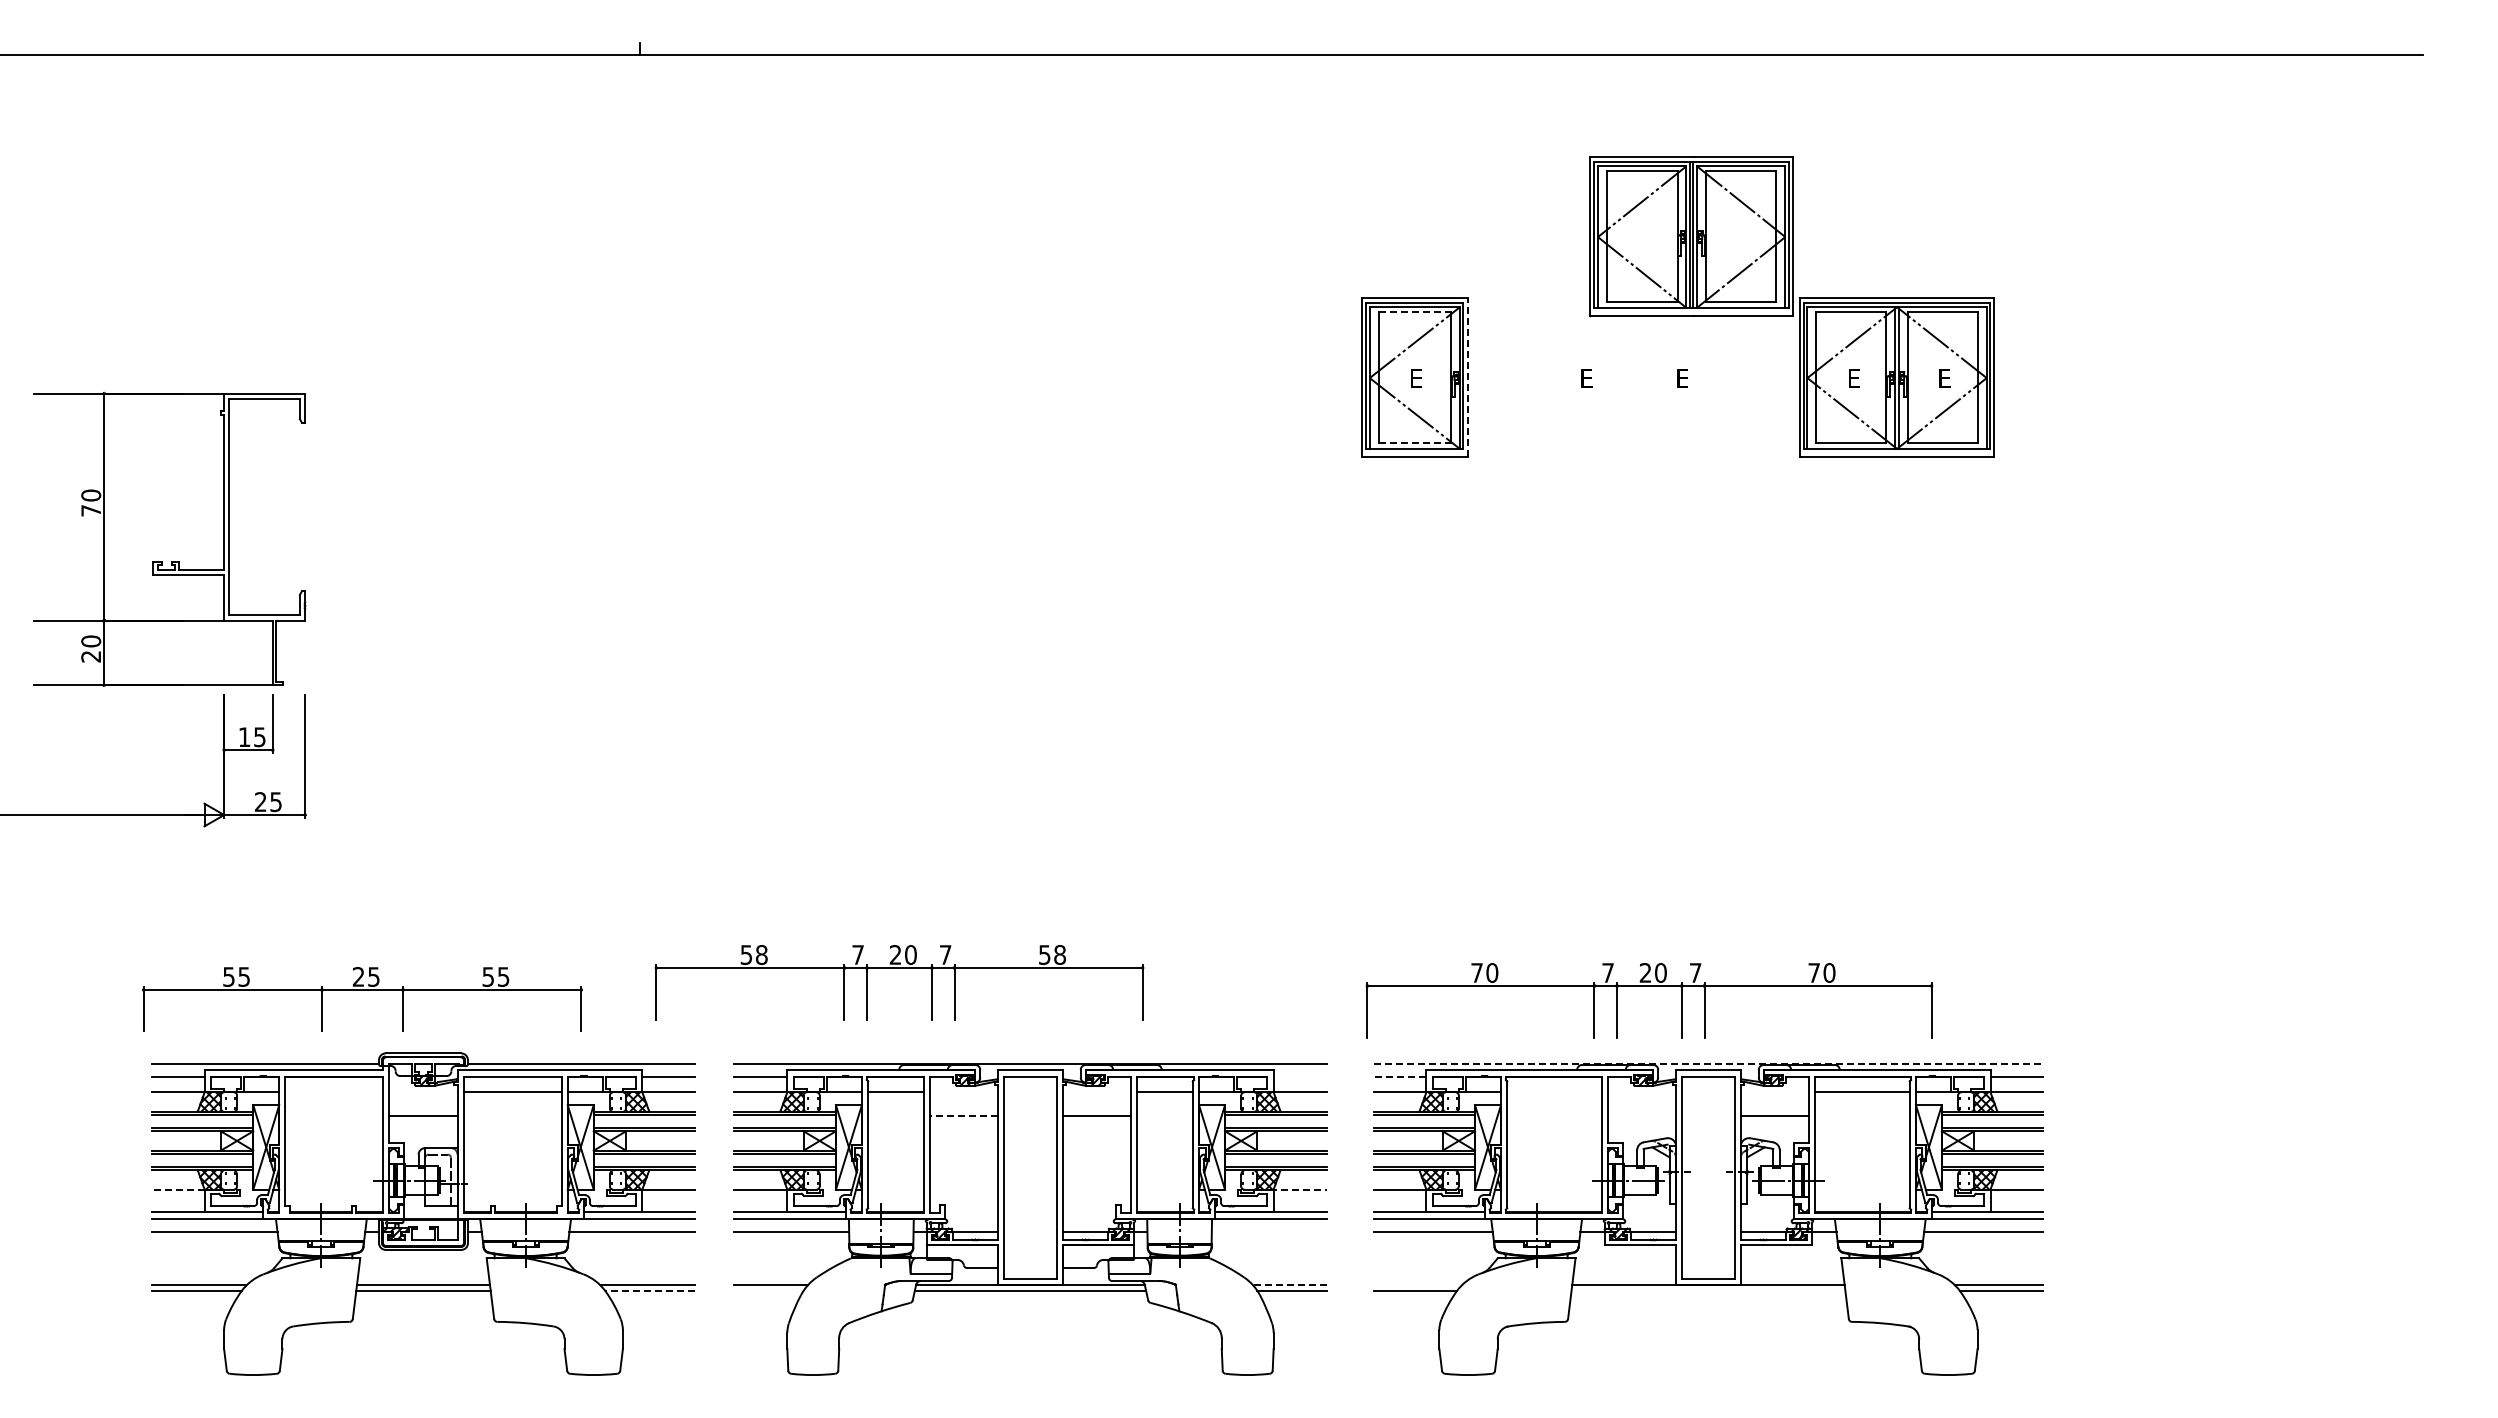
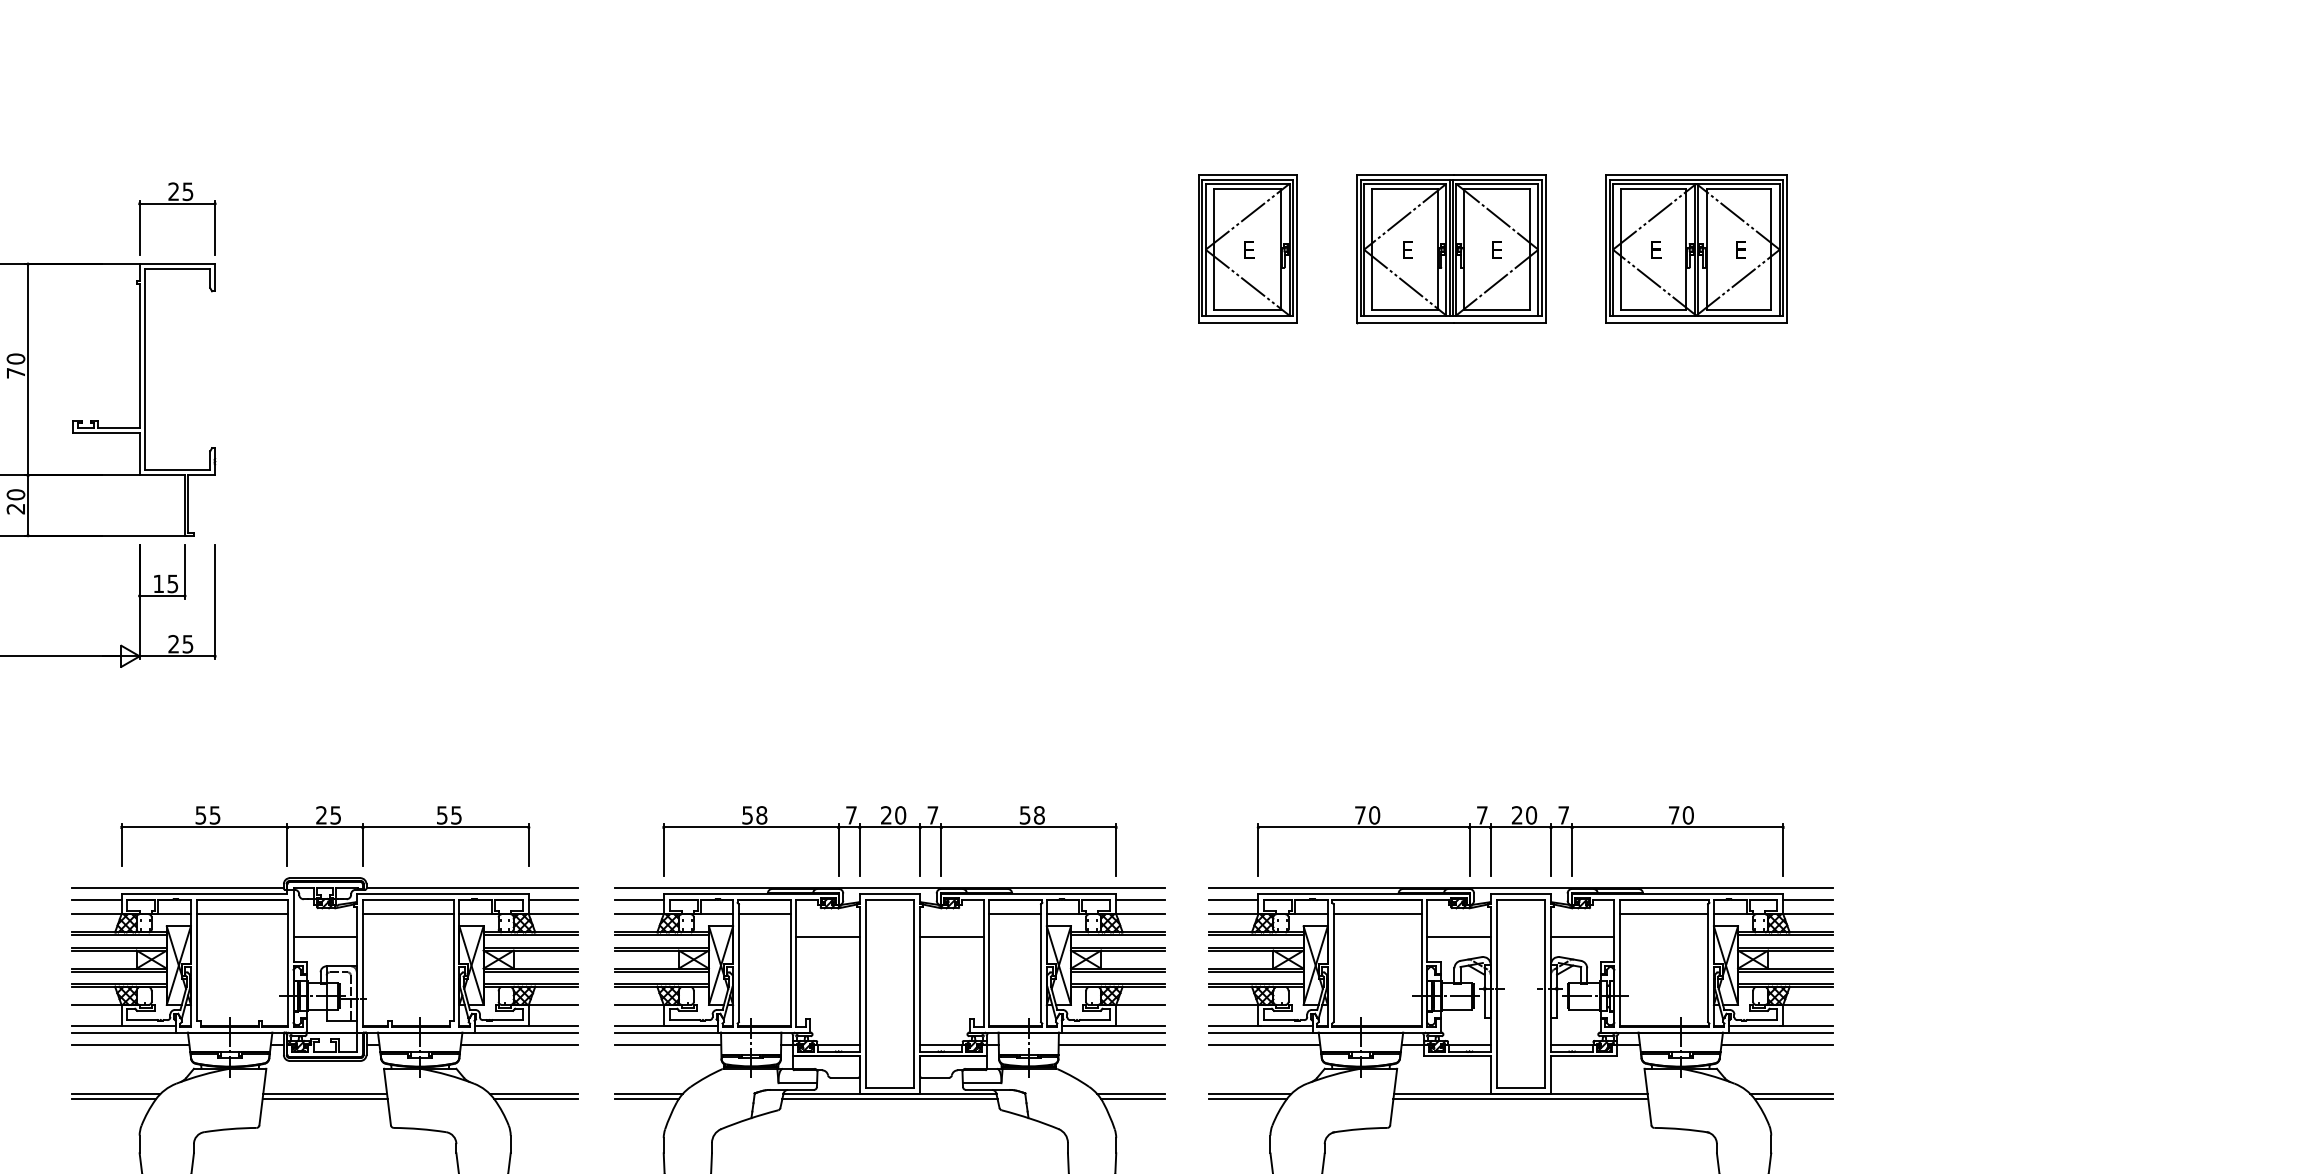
part: (1691, 236) -> (1451, 249), moved
line: (1415, 312) -> (1248, 188), dashed -> solid
part: (264, 329) -> (177, 204), added
line: (1467, 376) -> (1296, 248), dashed -> solid
line: (1415, 443) -> (1248, 310), dashed -> solid
part: (899, 968) -> (889, 827), moved
part: (1649, 986) -> (1520, 827), moved
part: (362, 990) -> (325, 827), moved
line: (1708, 1063) -> (1520, 887), dashed -> solid
line: (1299, 1077) -> (1140, 900), added
line: (1399, 1077) -> (1233, 900), dashed -> solid
line: (334, 1092) -> (242, 914), added
line: (1554, 1092) -> (1377, 914), added
line: (963, 1116) -> (827, 936), dashed -> solid
line: (1641, 1116) -> (1458, 936), added
line: (177, 1189) -> (96, 1004), dashed -> solid
line: (1298, 1189) -> (1139, 1004), dashed -> solid
line: (1268, 1232) -> (1111, 1044), added
line: (1289, 1285) -> (1130, 1094), dashed -> solid
line: (1417, 1285) -> (1250, 1094), added
line: (649, 1290) -> (535, 1098), dashed -> solid
line: (768, 1290) -> (646, 1098), added
line: (1708, 1290) -> (1520, 1098), added

